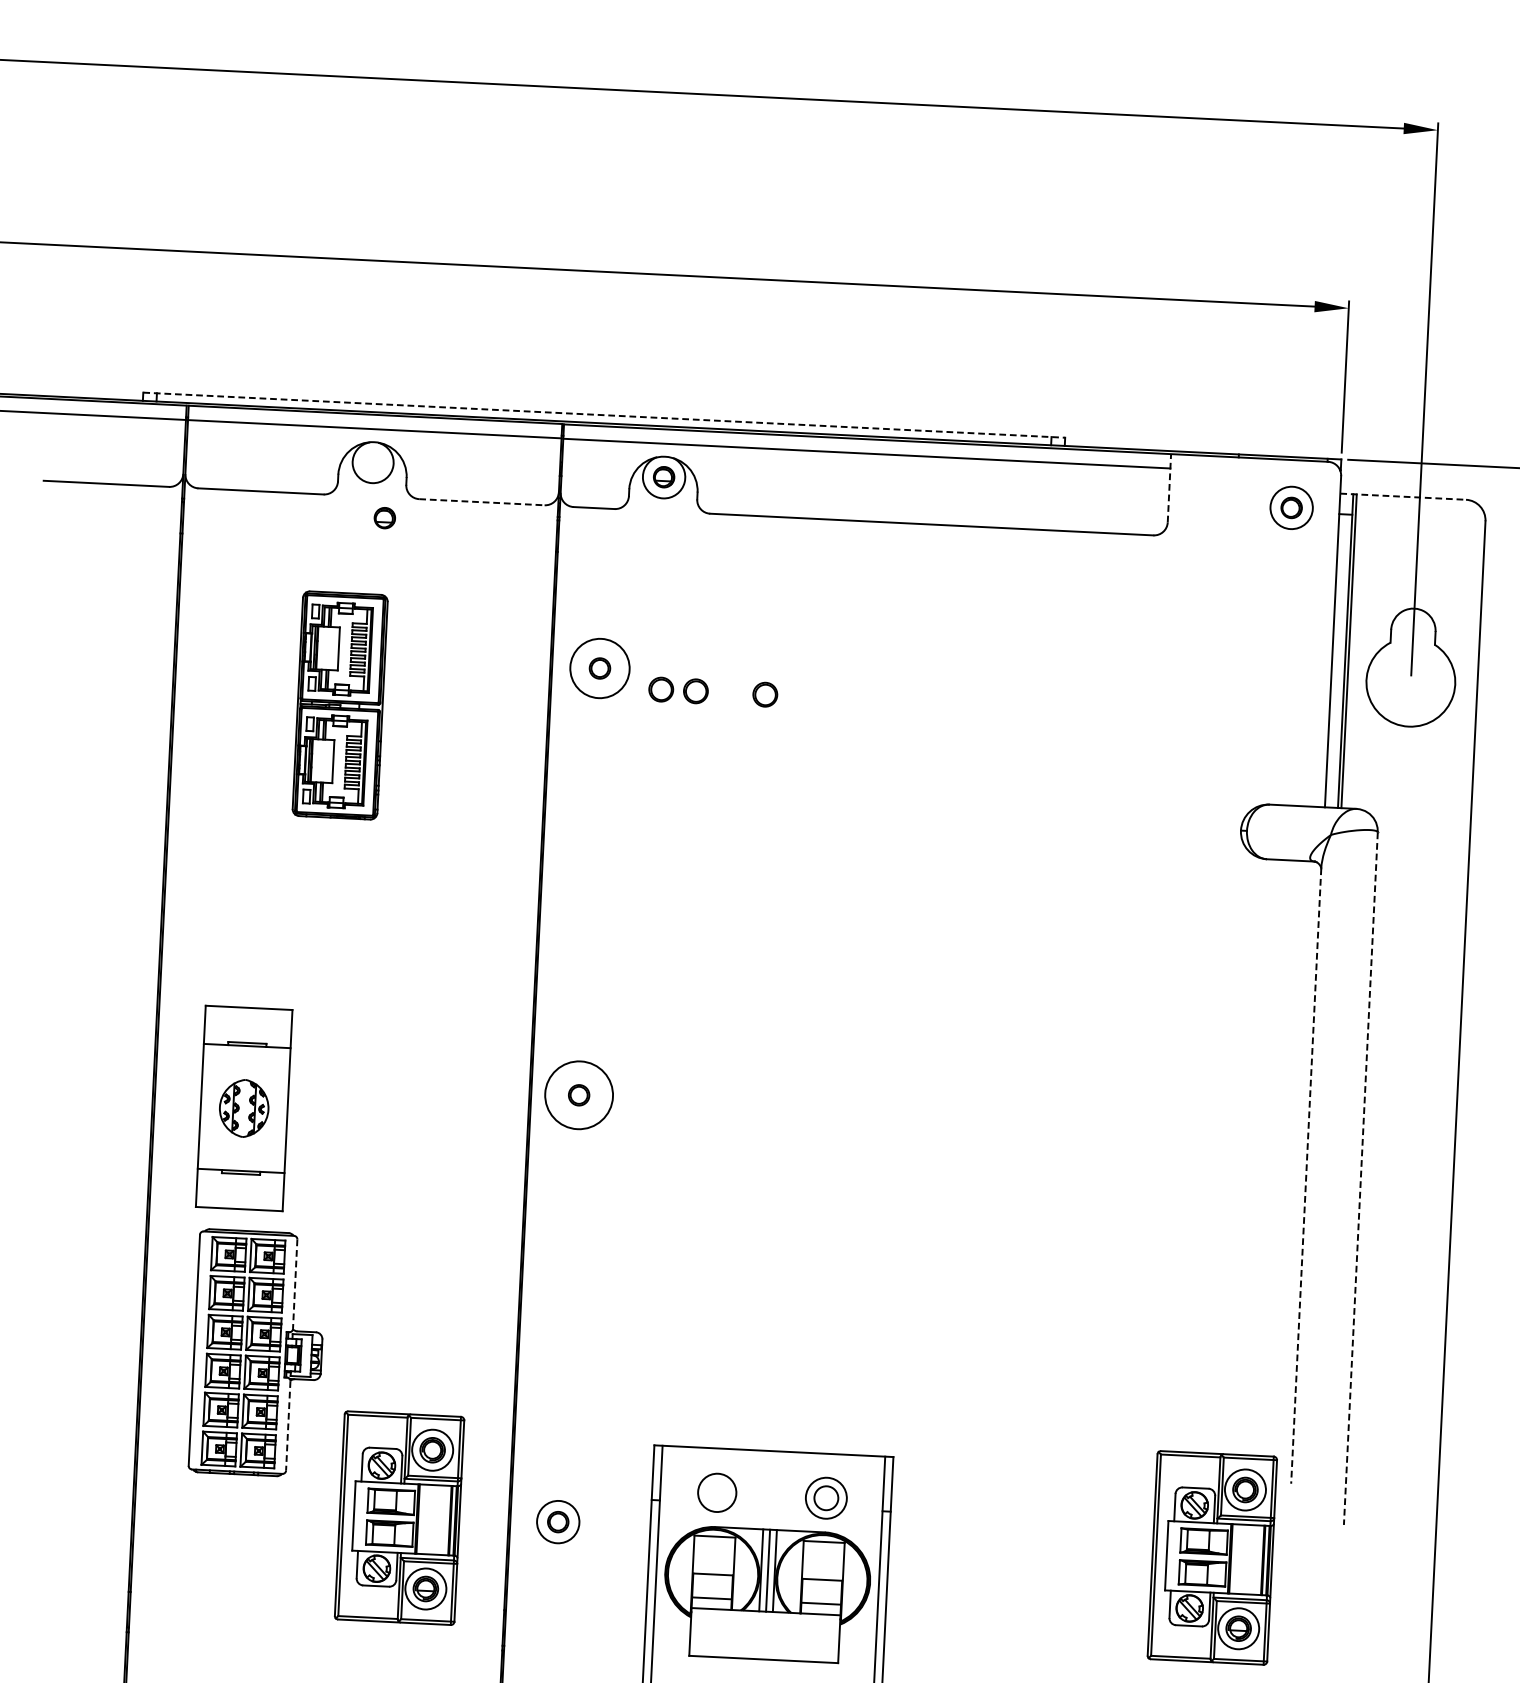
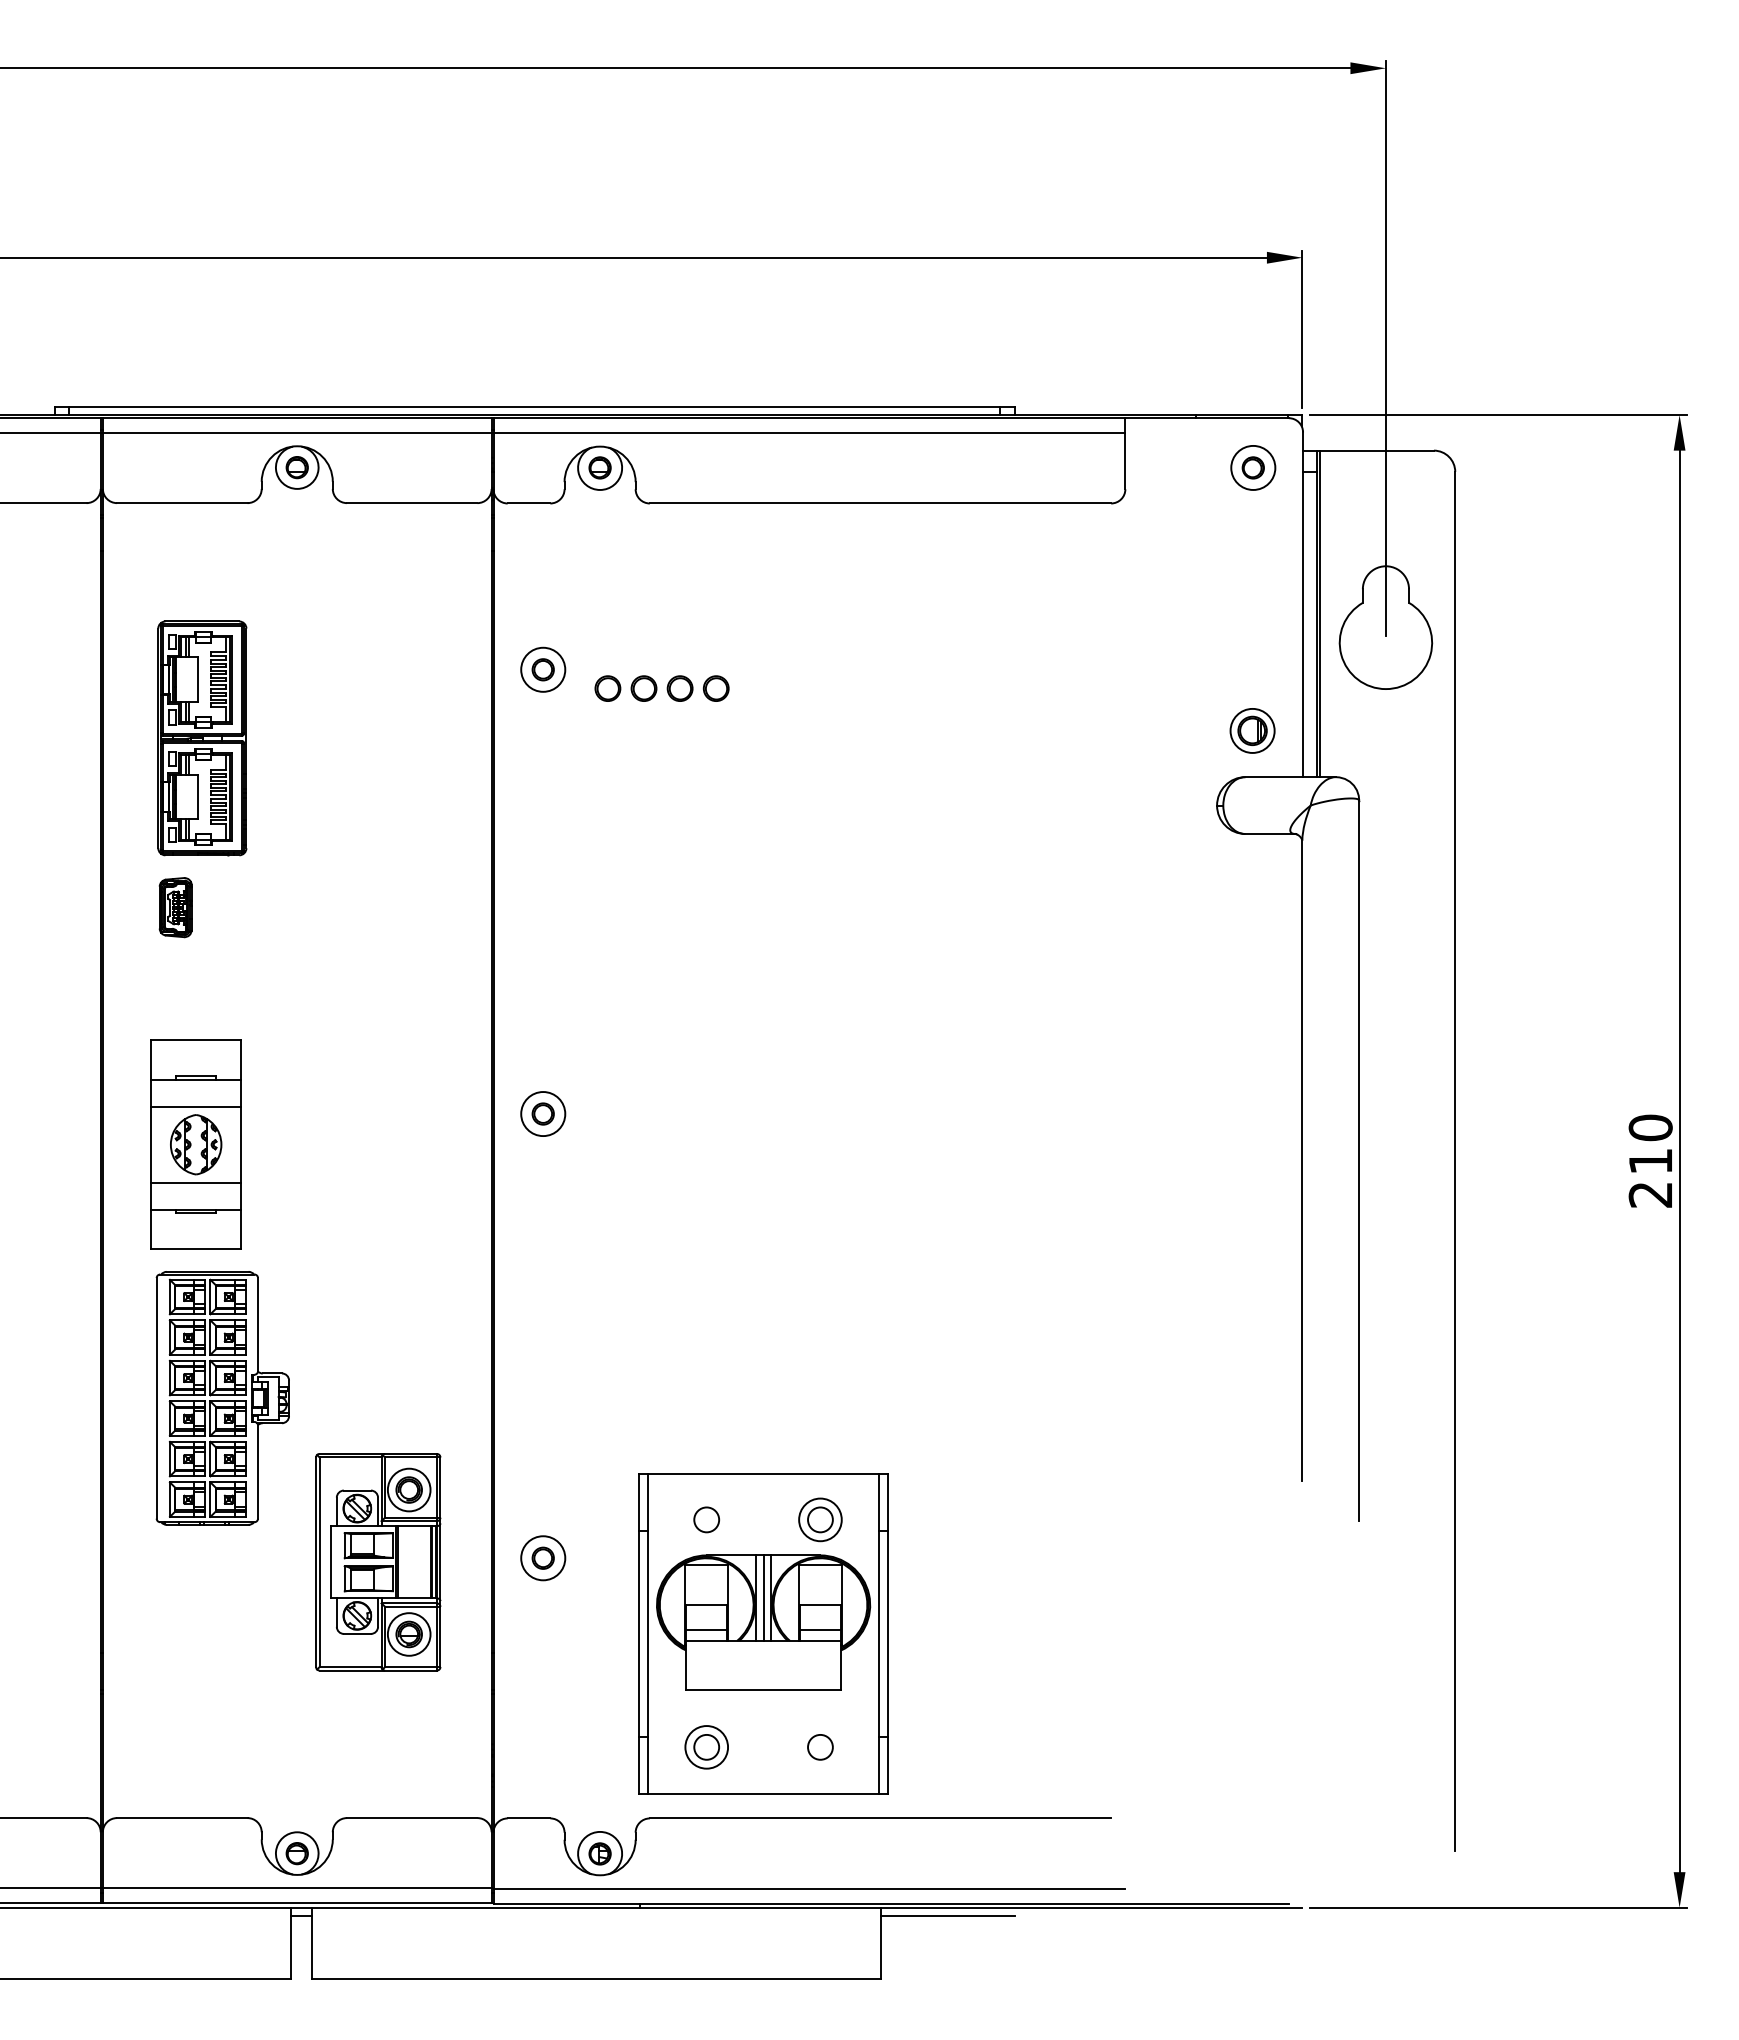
line: (603, 415) -> (534, 406), dashed -> solid
line: (1169, 488) -> (1125, 453), dashed -> solid
line: (1403, 496) -> (1368, 450), dashed -> solid
line: (482, 502) -> (412, 503), dashed -> solid
part: (384, 518) -> (296, 467), moved
circle: (600, 668) -> (543, 669), size x0.71
part: (730, 692) -> (679, 688), added
part: (340, 705) -> (202, 738), moved
part: (1278, 760) -> (1252, 730), added
part: (235, 879) -> (175, 907), added
line: (246, 1071) -> (196, 1106), added
circle: (579, 1095) -> (543, 1114), size x0.62
line: (242, 1144) -> (196, 1182), added
line: (1306, 1176) -> (1302, 1161), dashed -> solid
line: (1361, 1179) -> (1359, 1161), dashed -> solid
line: (295, 1284) -> (258, 1324), dashed -> solid
line: (288, 1426) -> (258, 1472), dashed -> solid
circle: (716, 1492) -> (706, 1519), size x0.62
part: (1212, 1558) -> (1224, 1562), removed

